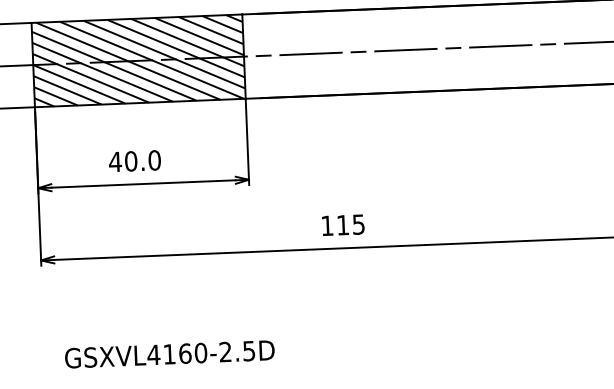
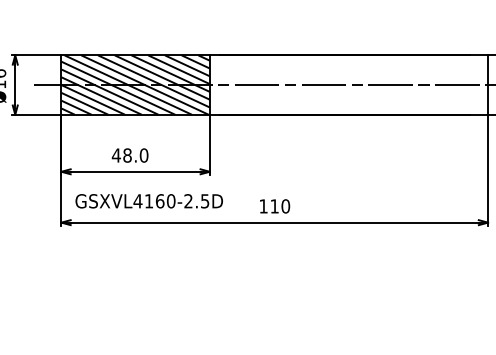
text: (131, 161) -> (127, 155), 40.0 -> 48.0
text: (358, 224) -> (285, 206), 115 -> 110
text: (168, 354) -> (148, 201), moved

